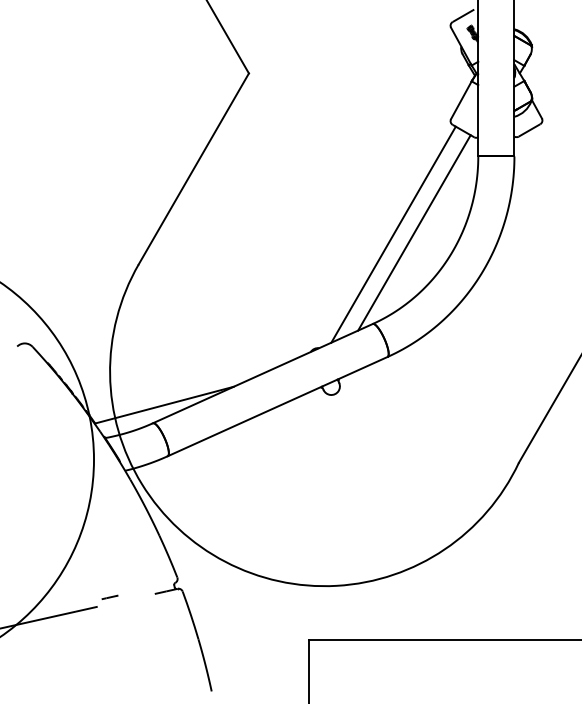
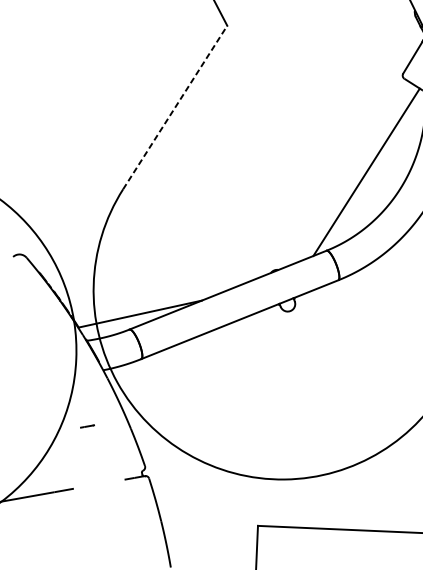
line: (194, 168) -> (175, 107), solid -> dashed
line: (393, 234) -> (348, 172), removed
line: (109, 596) -> (87, 425), moved

